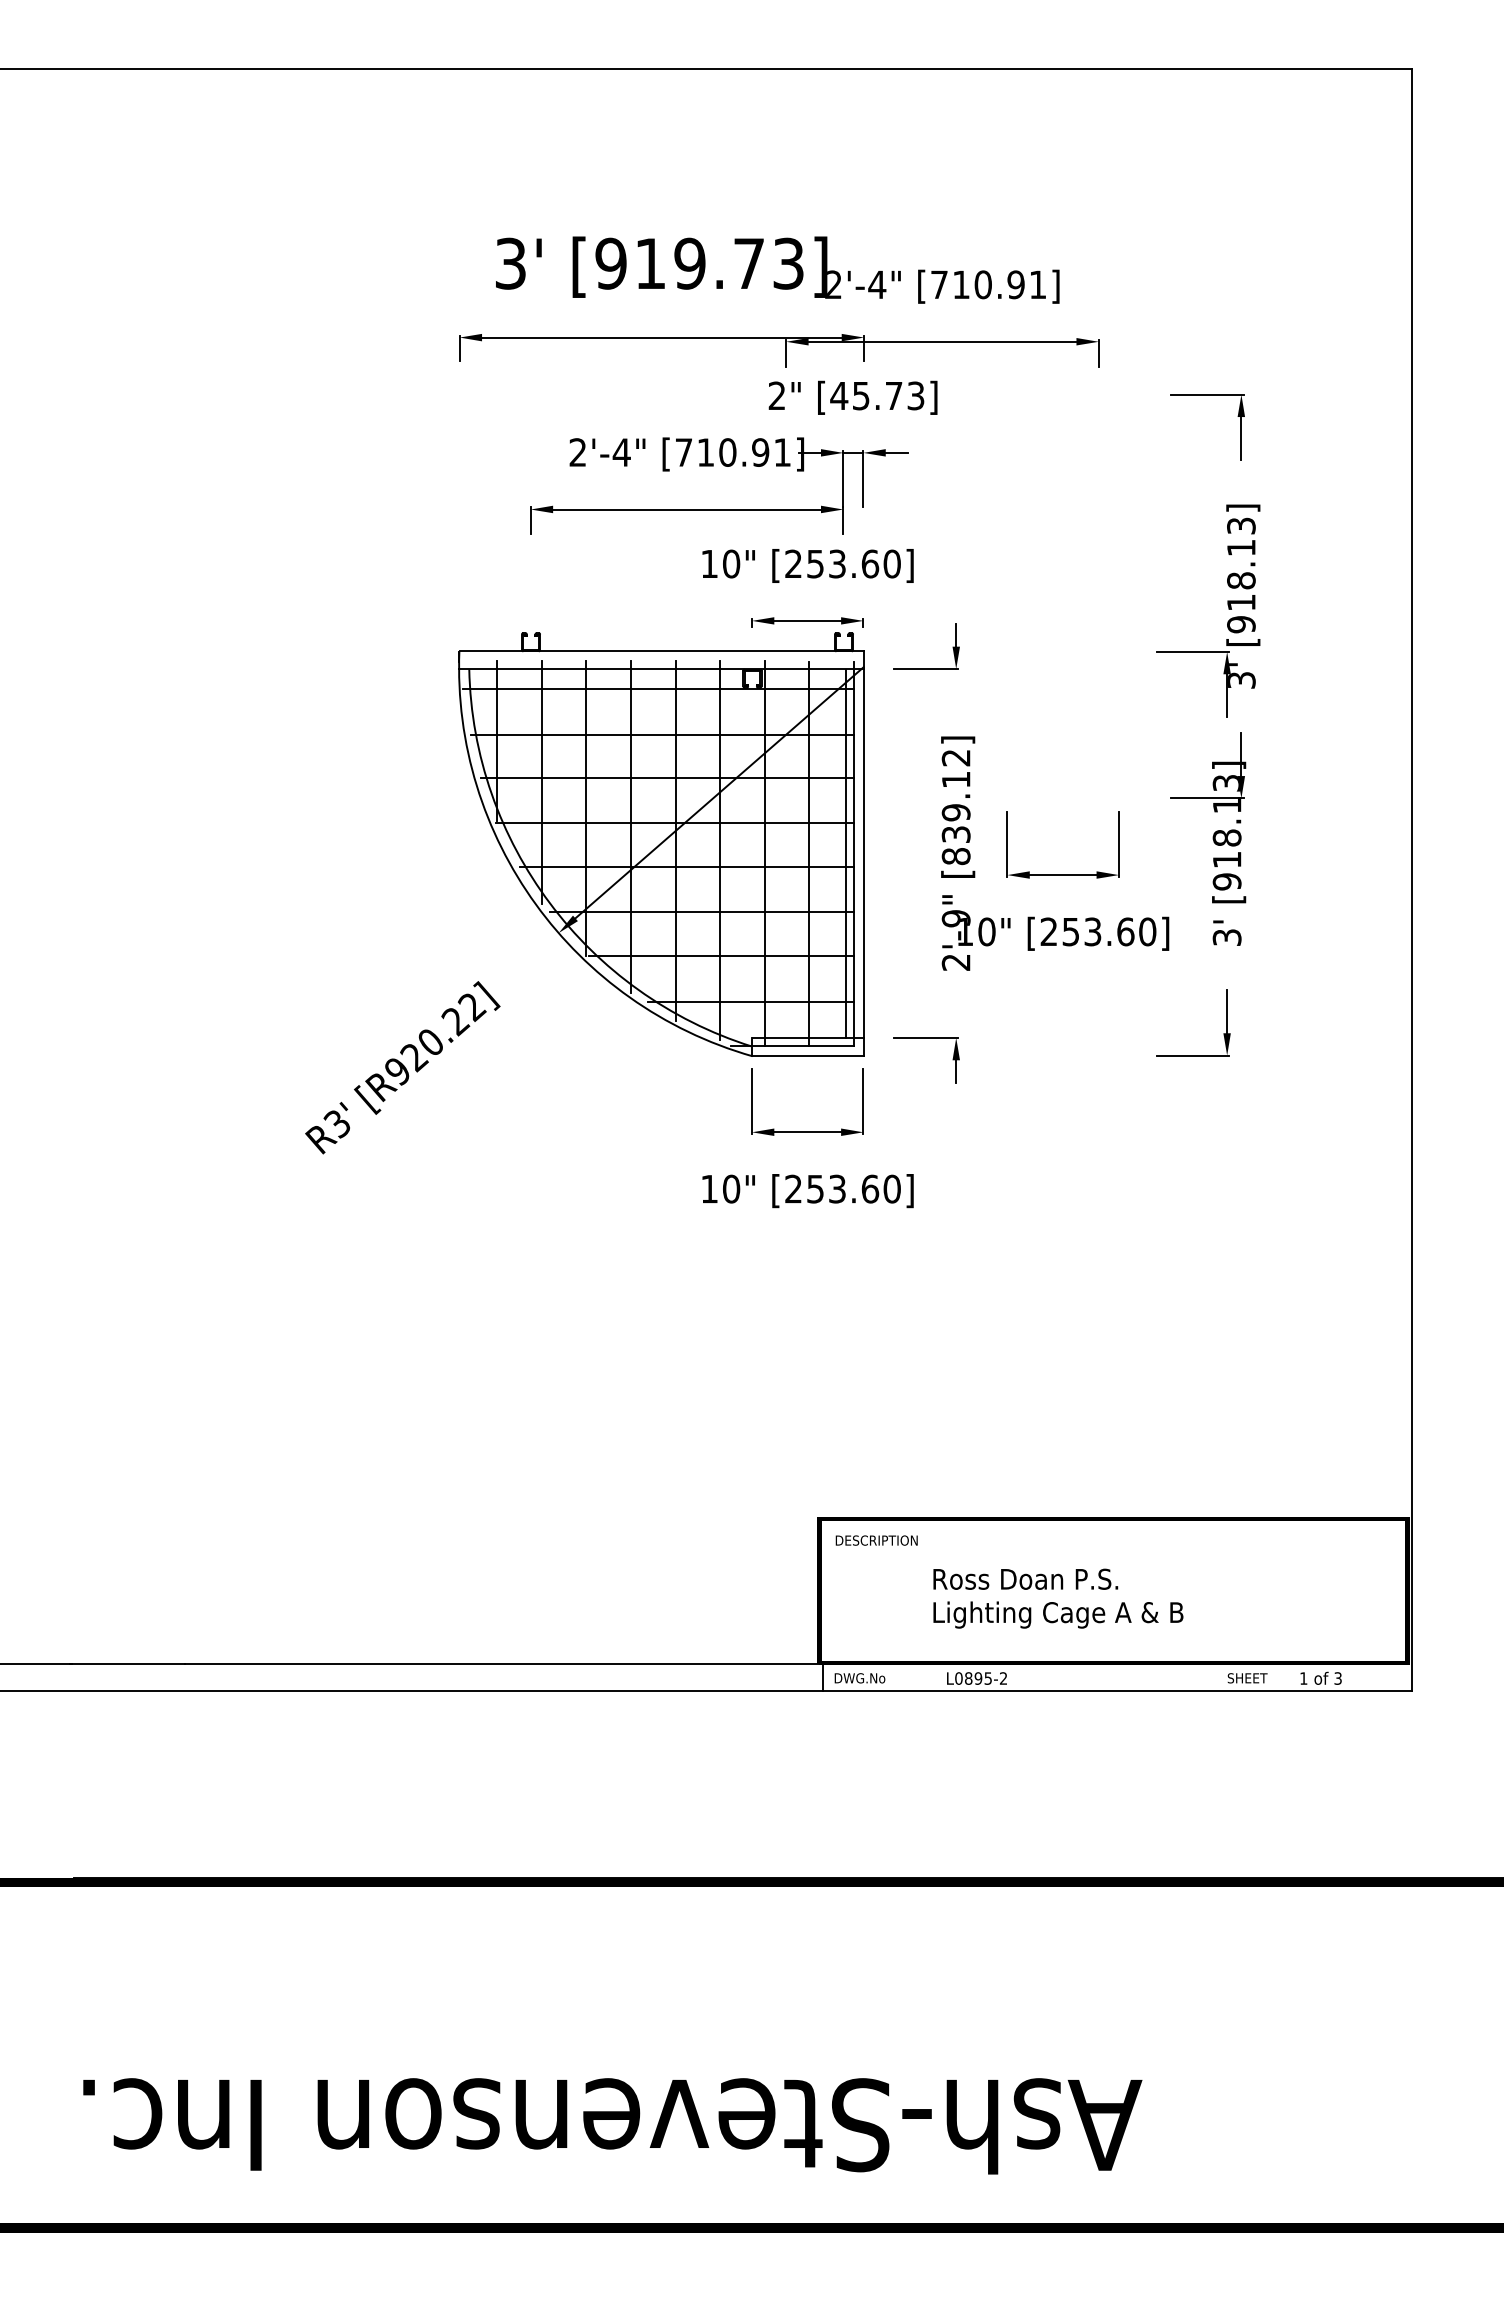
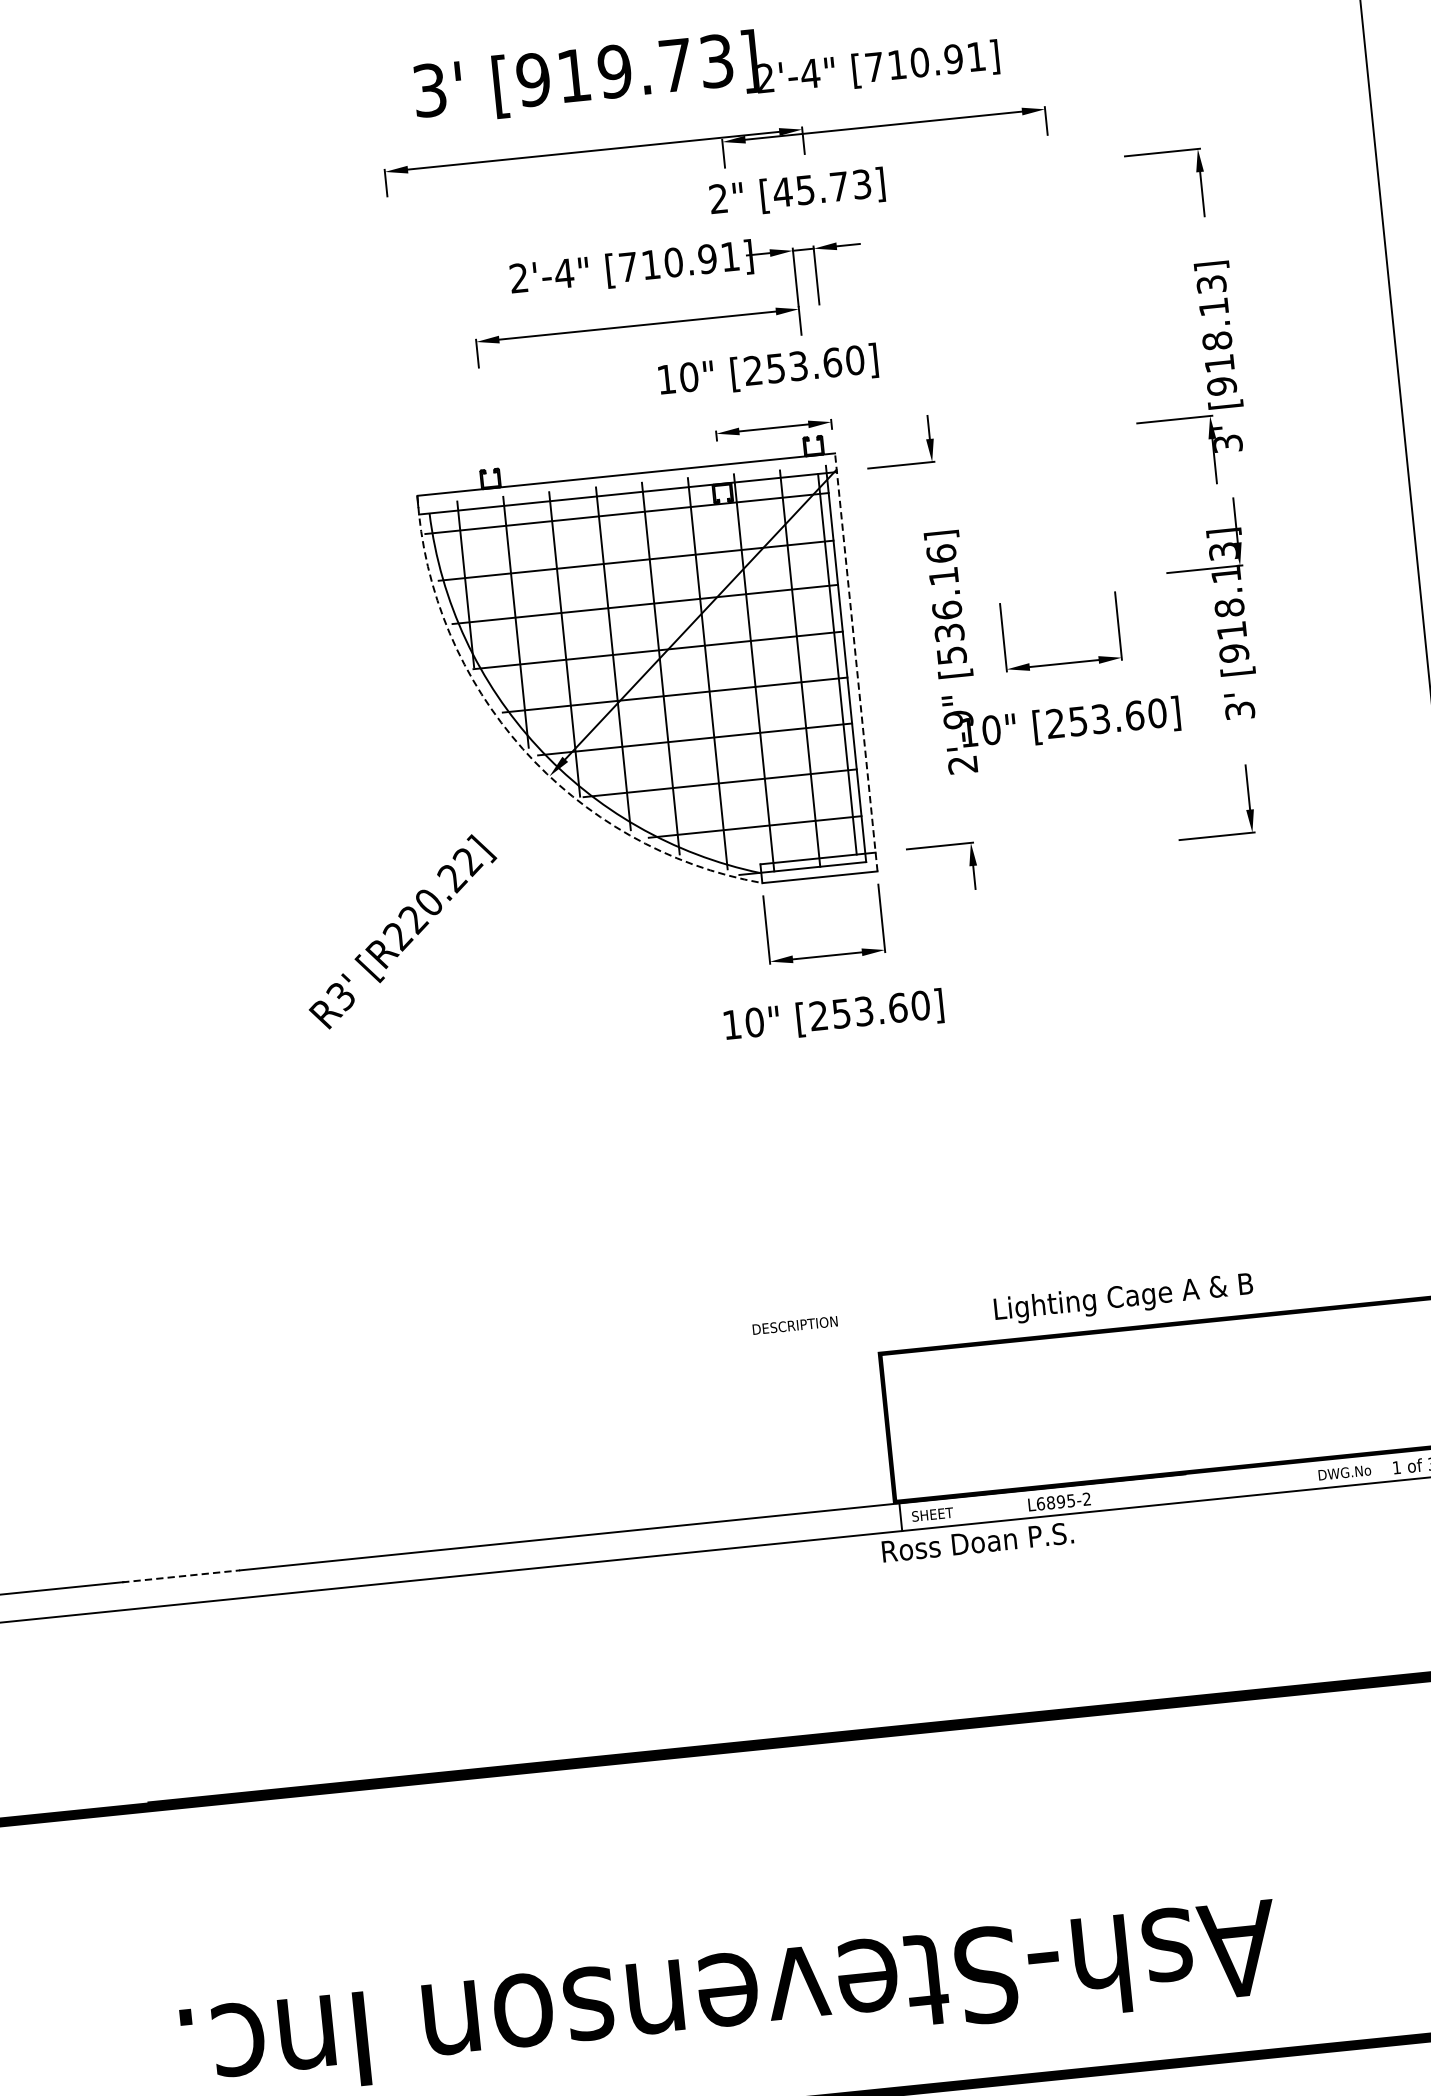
text: (955, 807) -> (945, 605), [839.12] -> [536.16]
line: (863, 853) -> (855, 662), solid -> dashed
arc: (535, 904) -> (522, 749), solid -> dashed
text: (397, 1072) -> (397, 937), [R920.22] -> [R220.22]
text: (876, 1540) -> (794, 1325), moved
text: (1025, 1578) -> (977, 1541), moved
text: (1058, 1614) -> (1123, 1298), moved
line: (128, 1664) -> (182, 1576), solid -> dashed
text: (859, 1678) -> (938, 1514), DWG.No -> SHEET
text: (958, 1678) -> (1040, 1503), L0895-2 -> L6895-2
text: (1252, 1678) -> (1343, 1473), SHEET -> DWG.No

